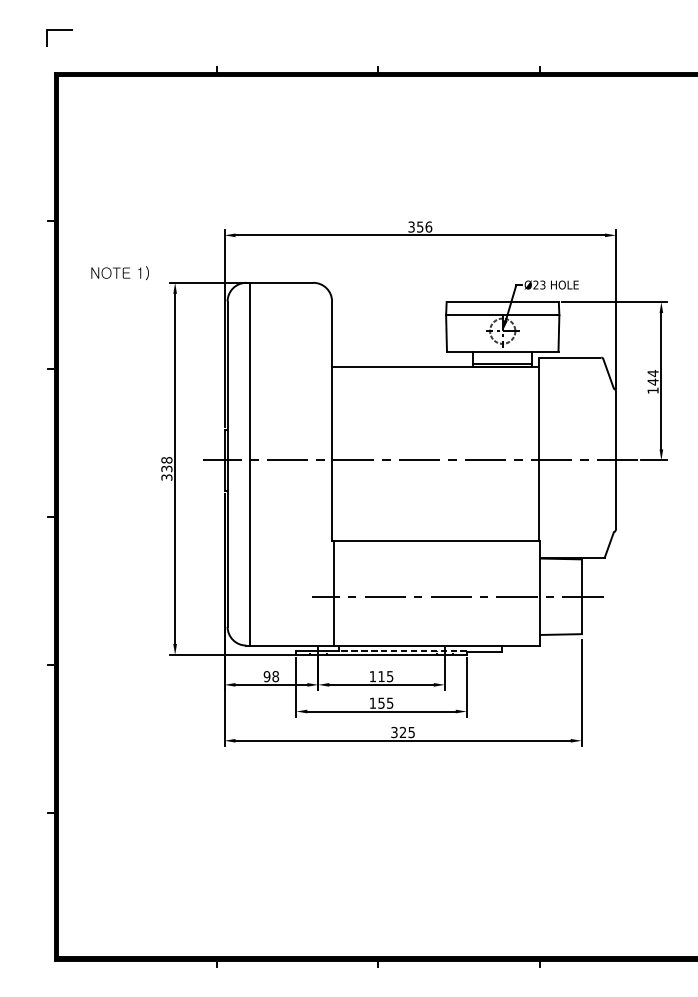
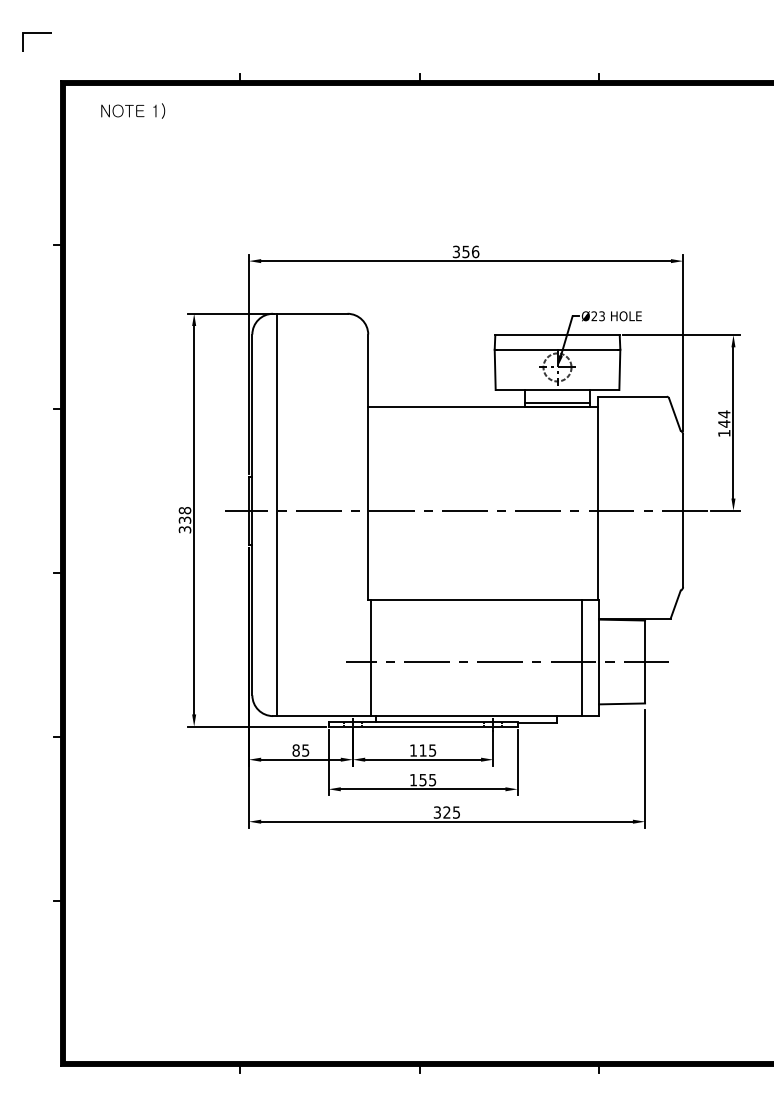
line: (59, 30) -> (36, 33), moved
text: (120, 272) -> (133, 110), moved
line: (524, 592) -> (581, 657), added
line: (402, 650) -> (446, 721), dashed -> solid
text: (271, 676) -> (300, 750), 98 -> 85

